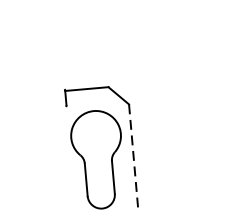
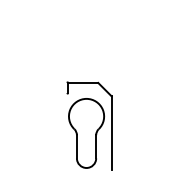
line: (133, 156) -> (111, 133), dashed -> solid

